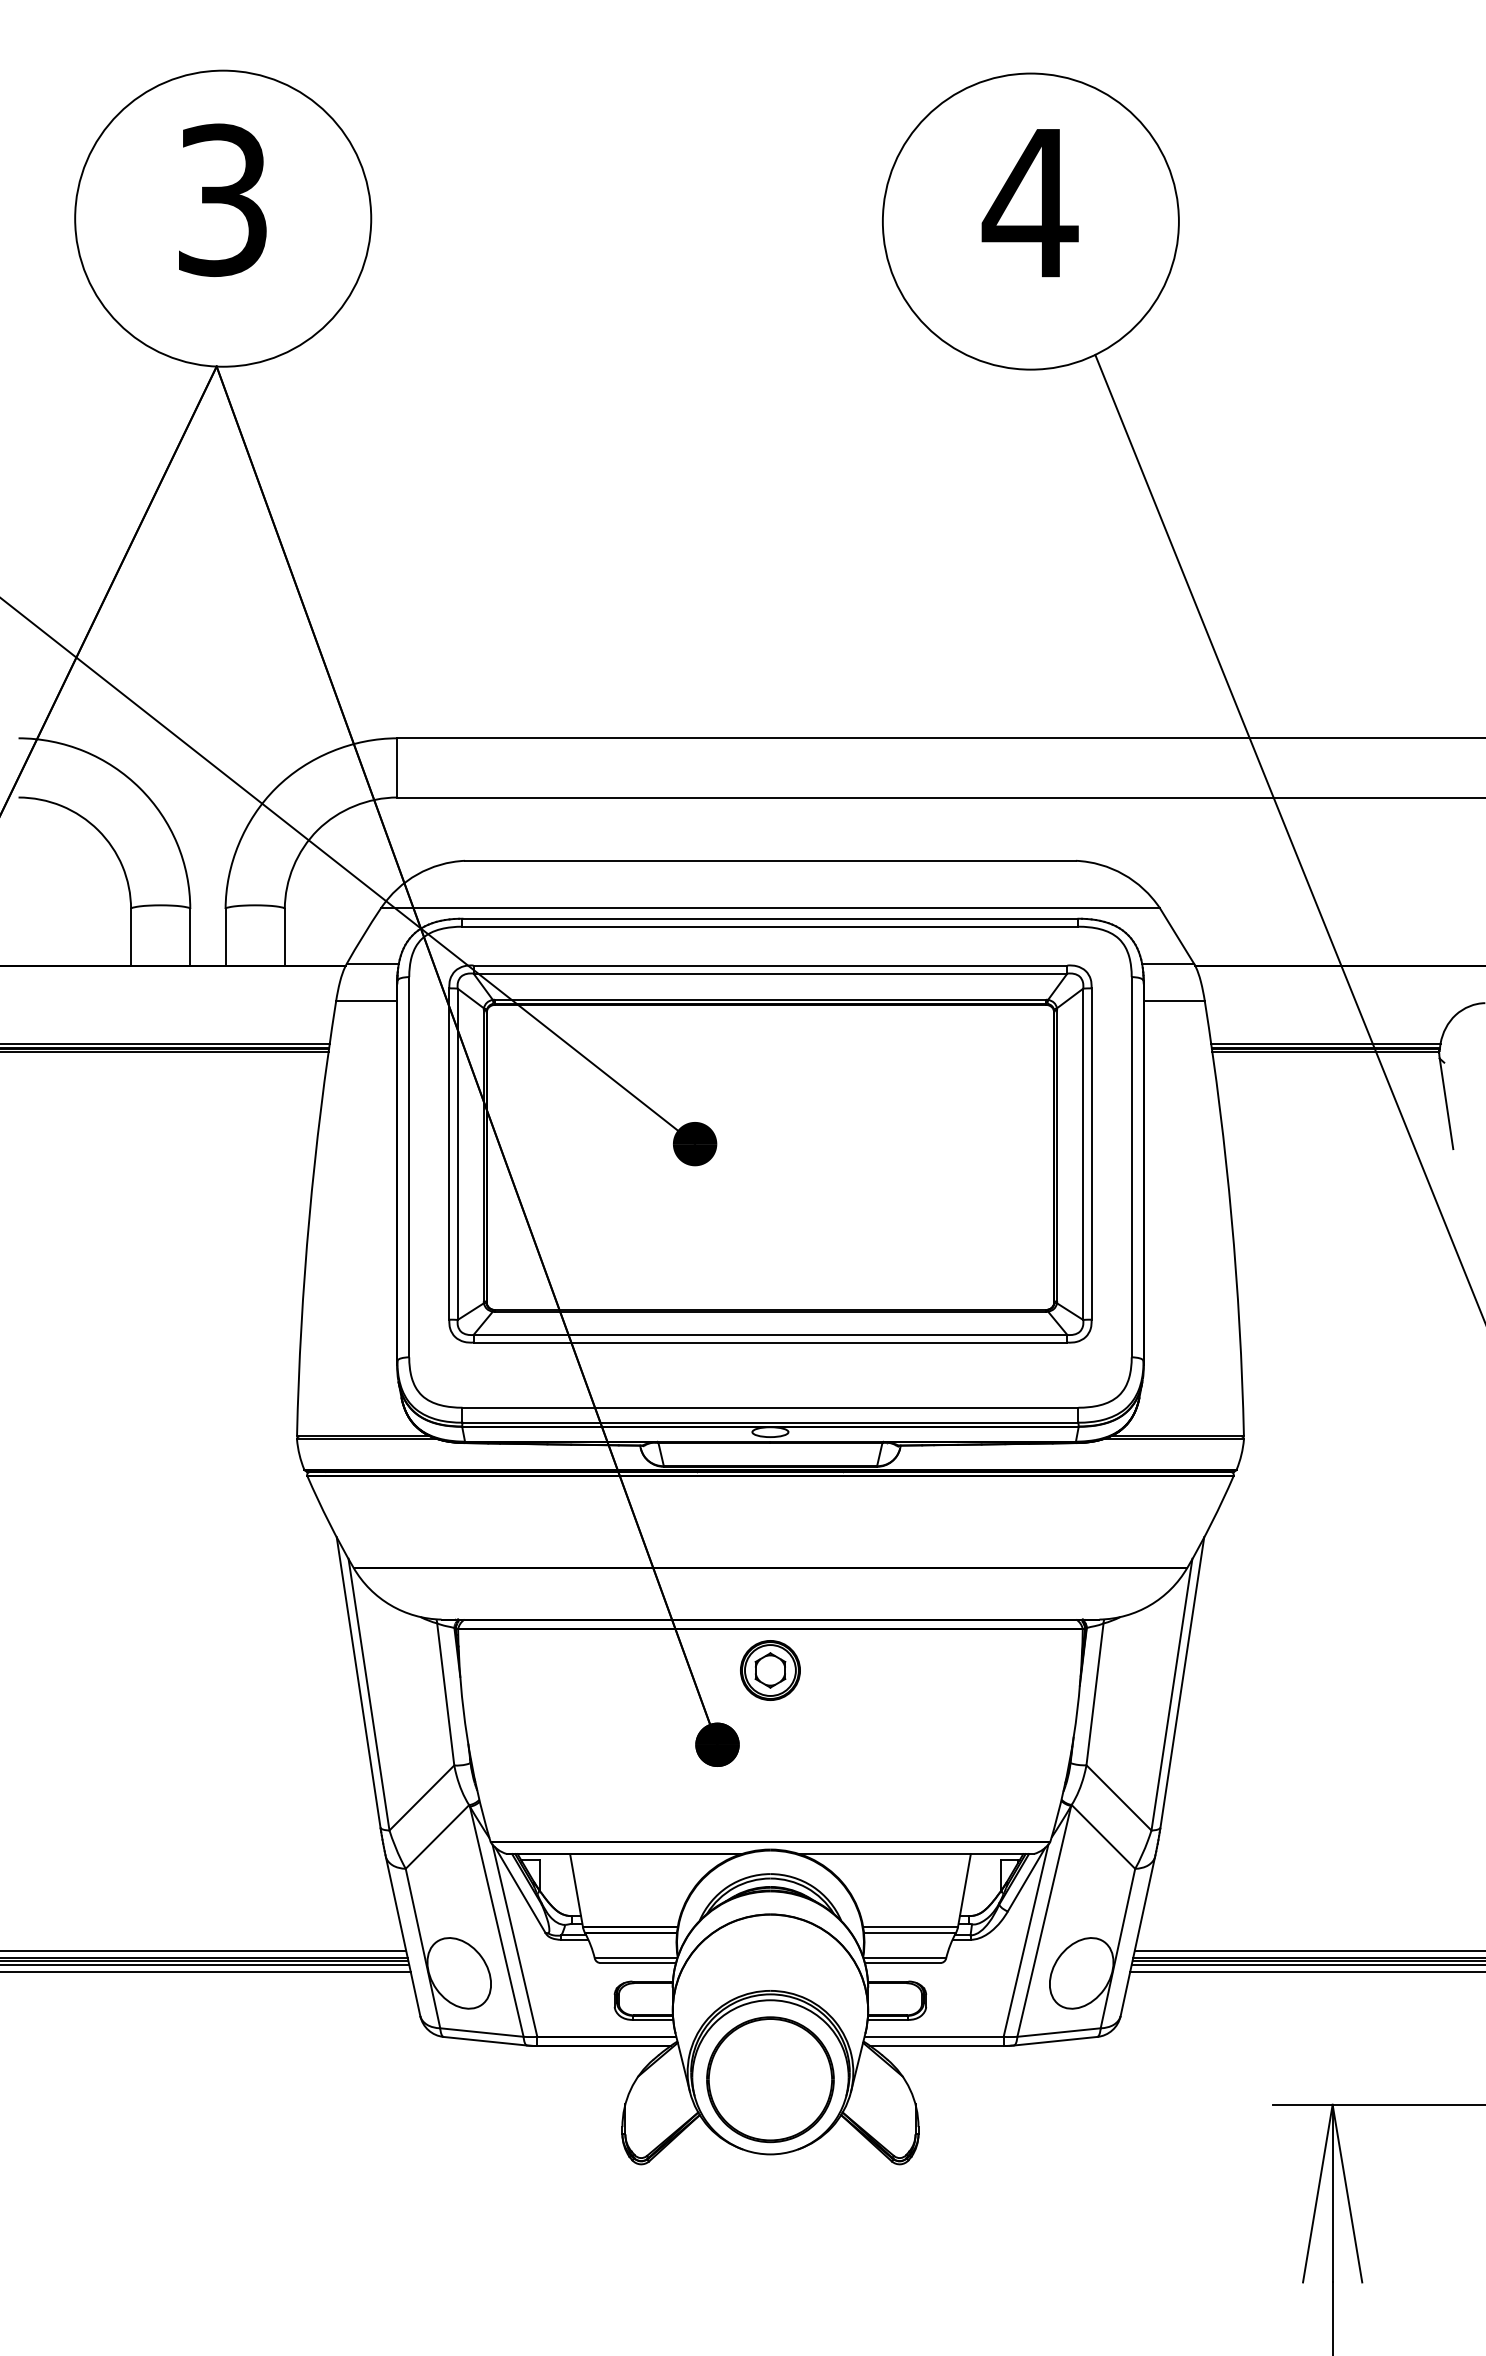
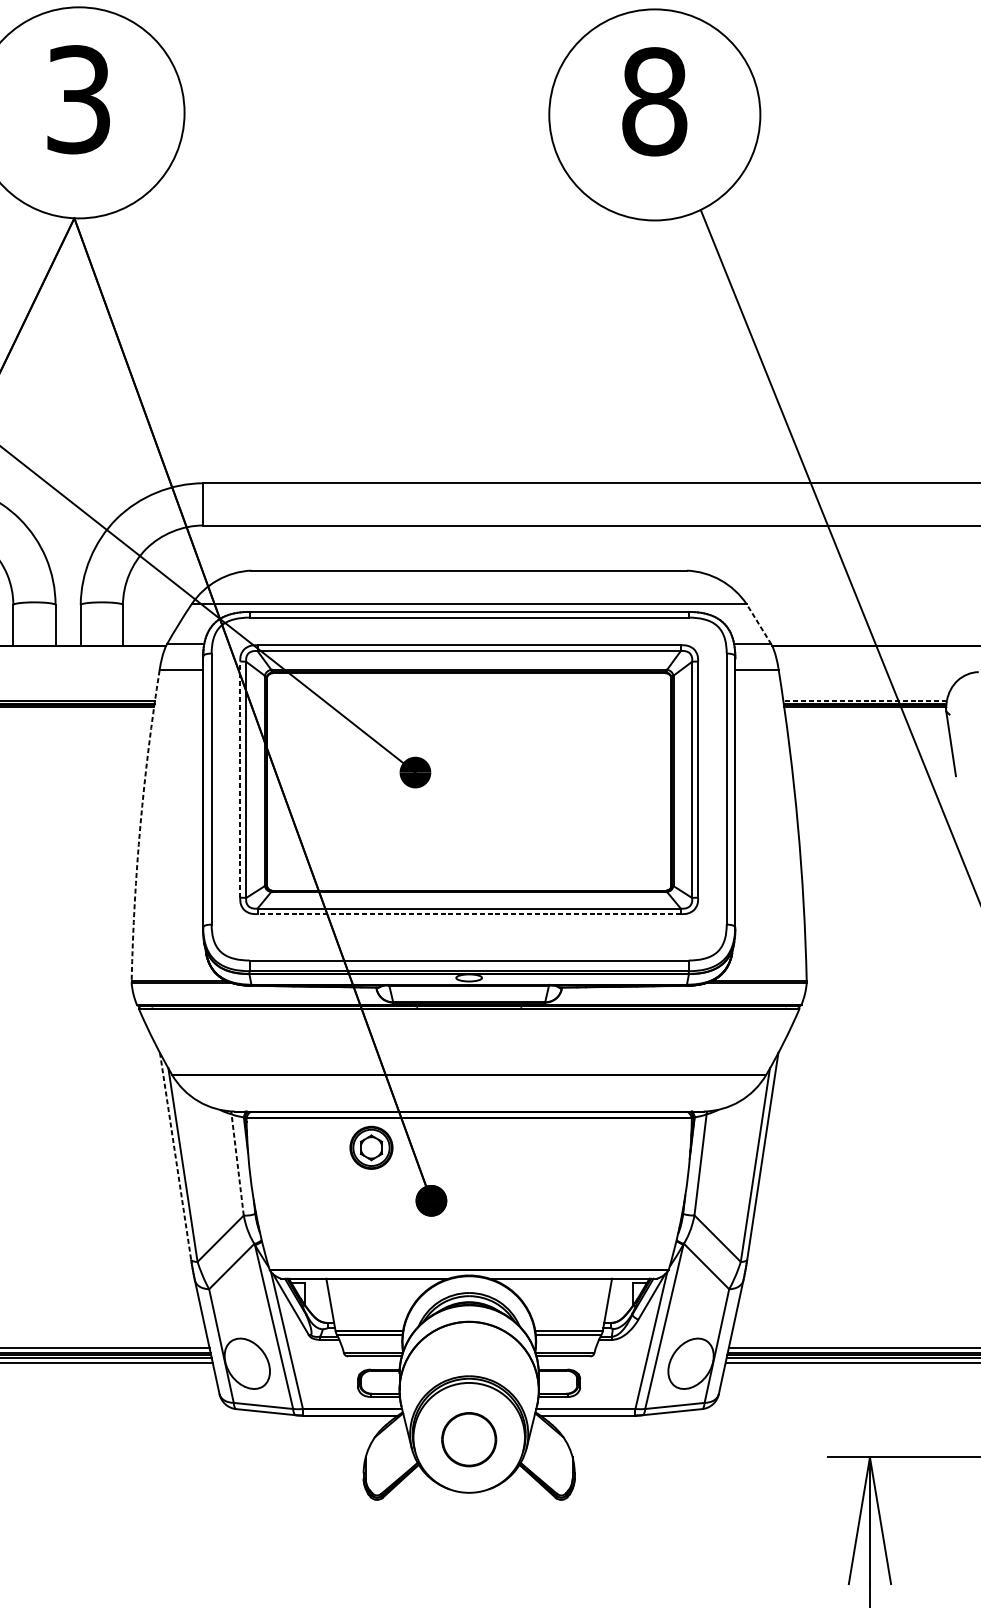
text: (1029, 202) -> (653, 101), 4 -> 8
line: (1177, 936) -> (759, 624), solid -> dashed
line: (1325, 1043) -> (864, 700), solid -> dashed
line: (449, 1154) -> (240, 780), solid -> dashed
arc: (309, 1217) -> (140, 824), solid -> dashed
line: (770, 1342) -> (469, 914), solid -> dashed
part: (770, 1670) -> (371, 1147), moved
line: (358, 1683) -> (175, 1157), solid -> dashed
line: (445, 1694) -> (237, 1164), solid -> dashed
part: (770, 2079) -> (469, 1439), size x0.6

